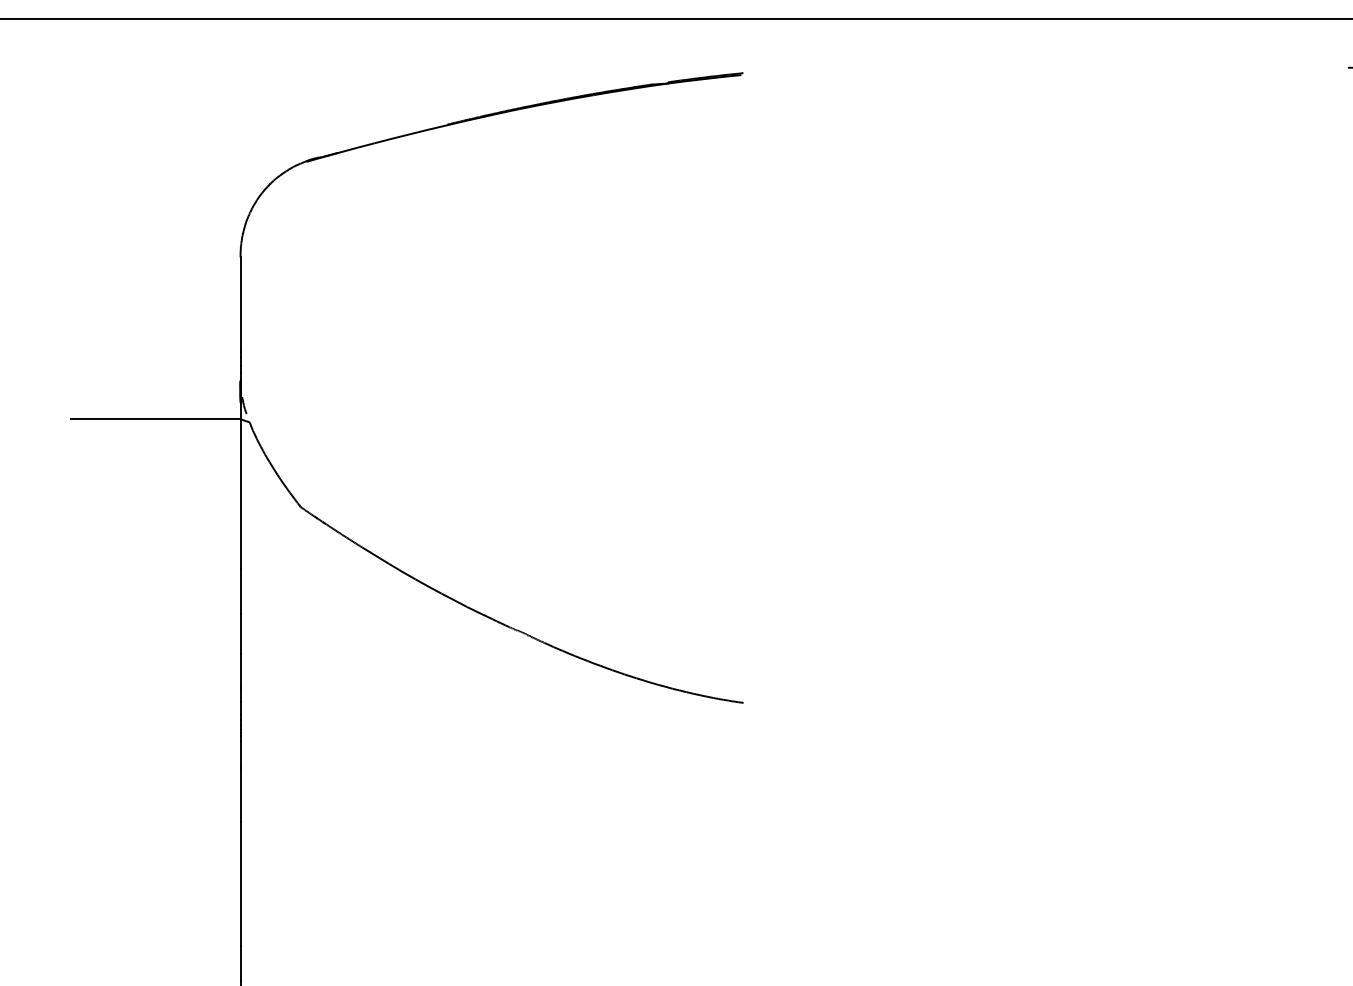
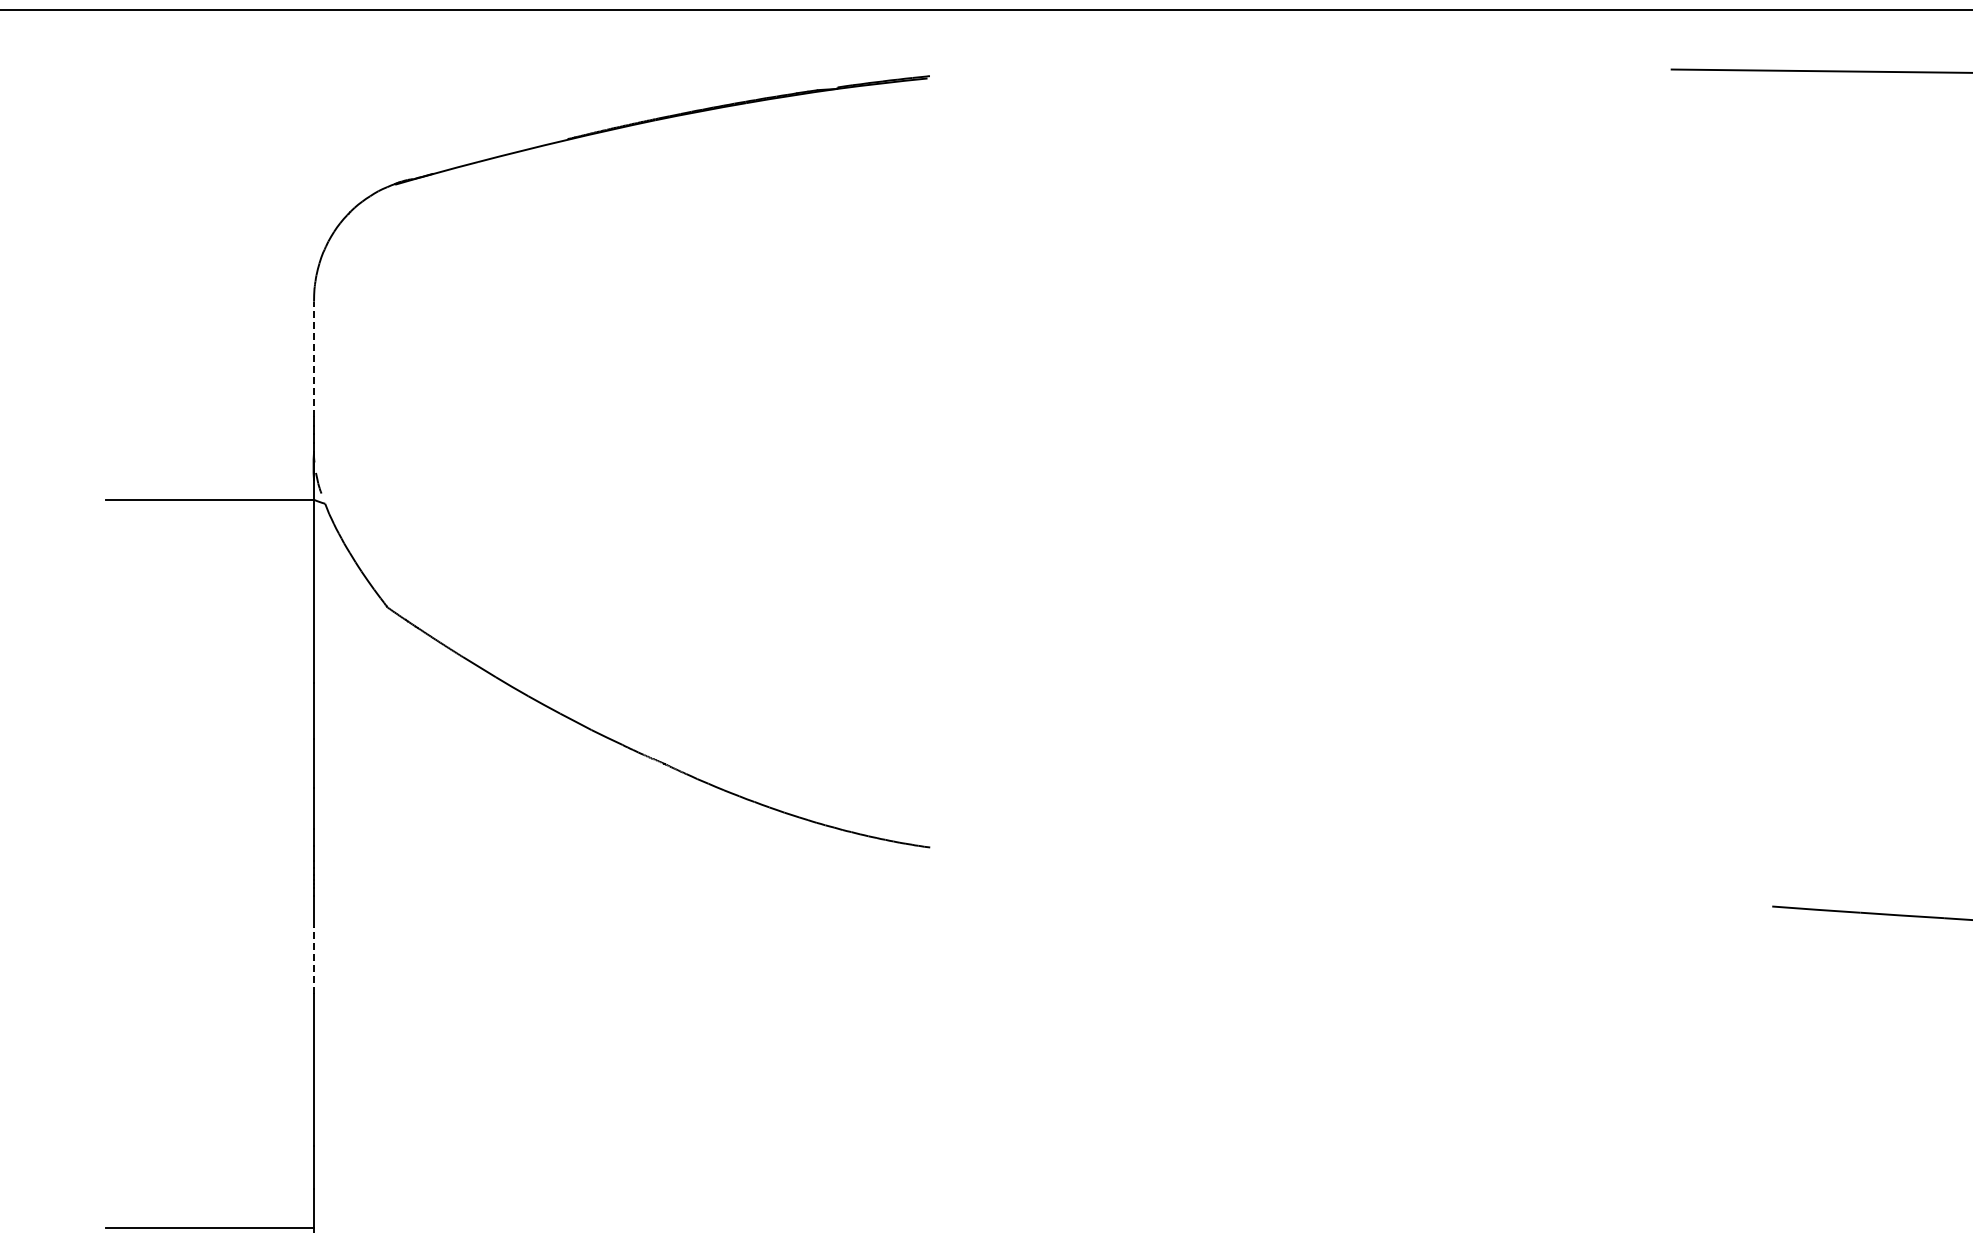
line: (240, 304) -> (314, 359), solid -> dashed
line: (240, 795) -> (314, 960), solid -> dashed

